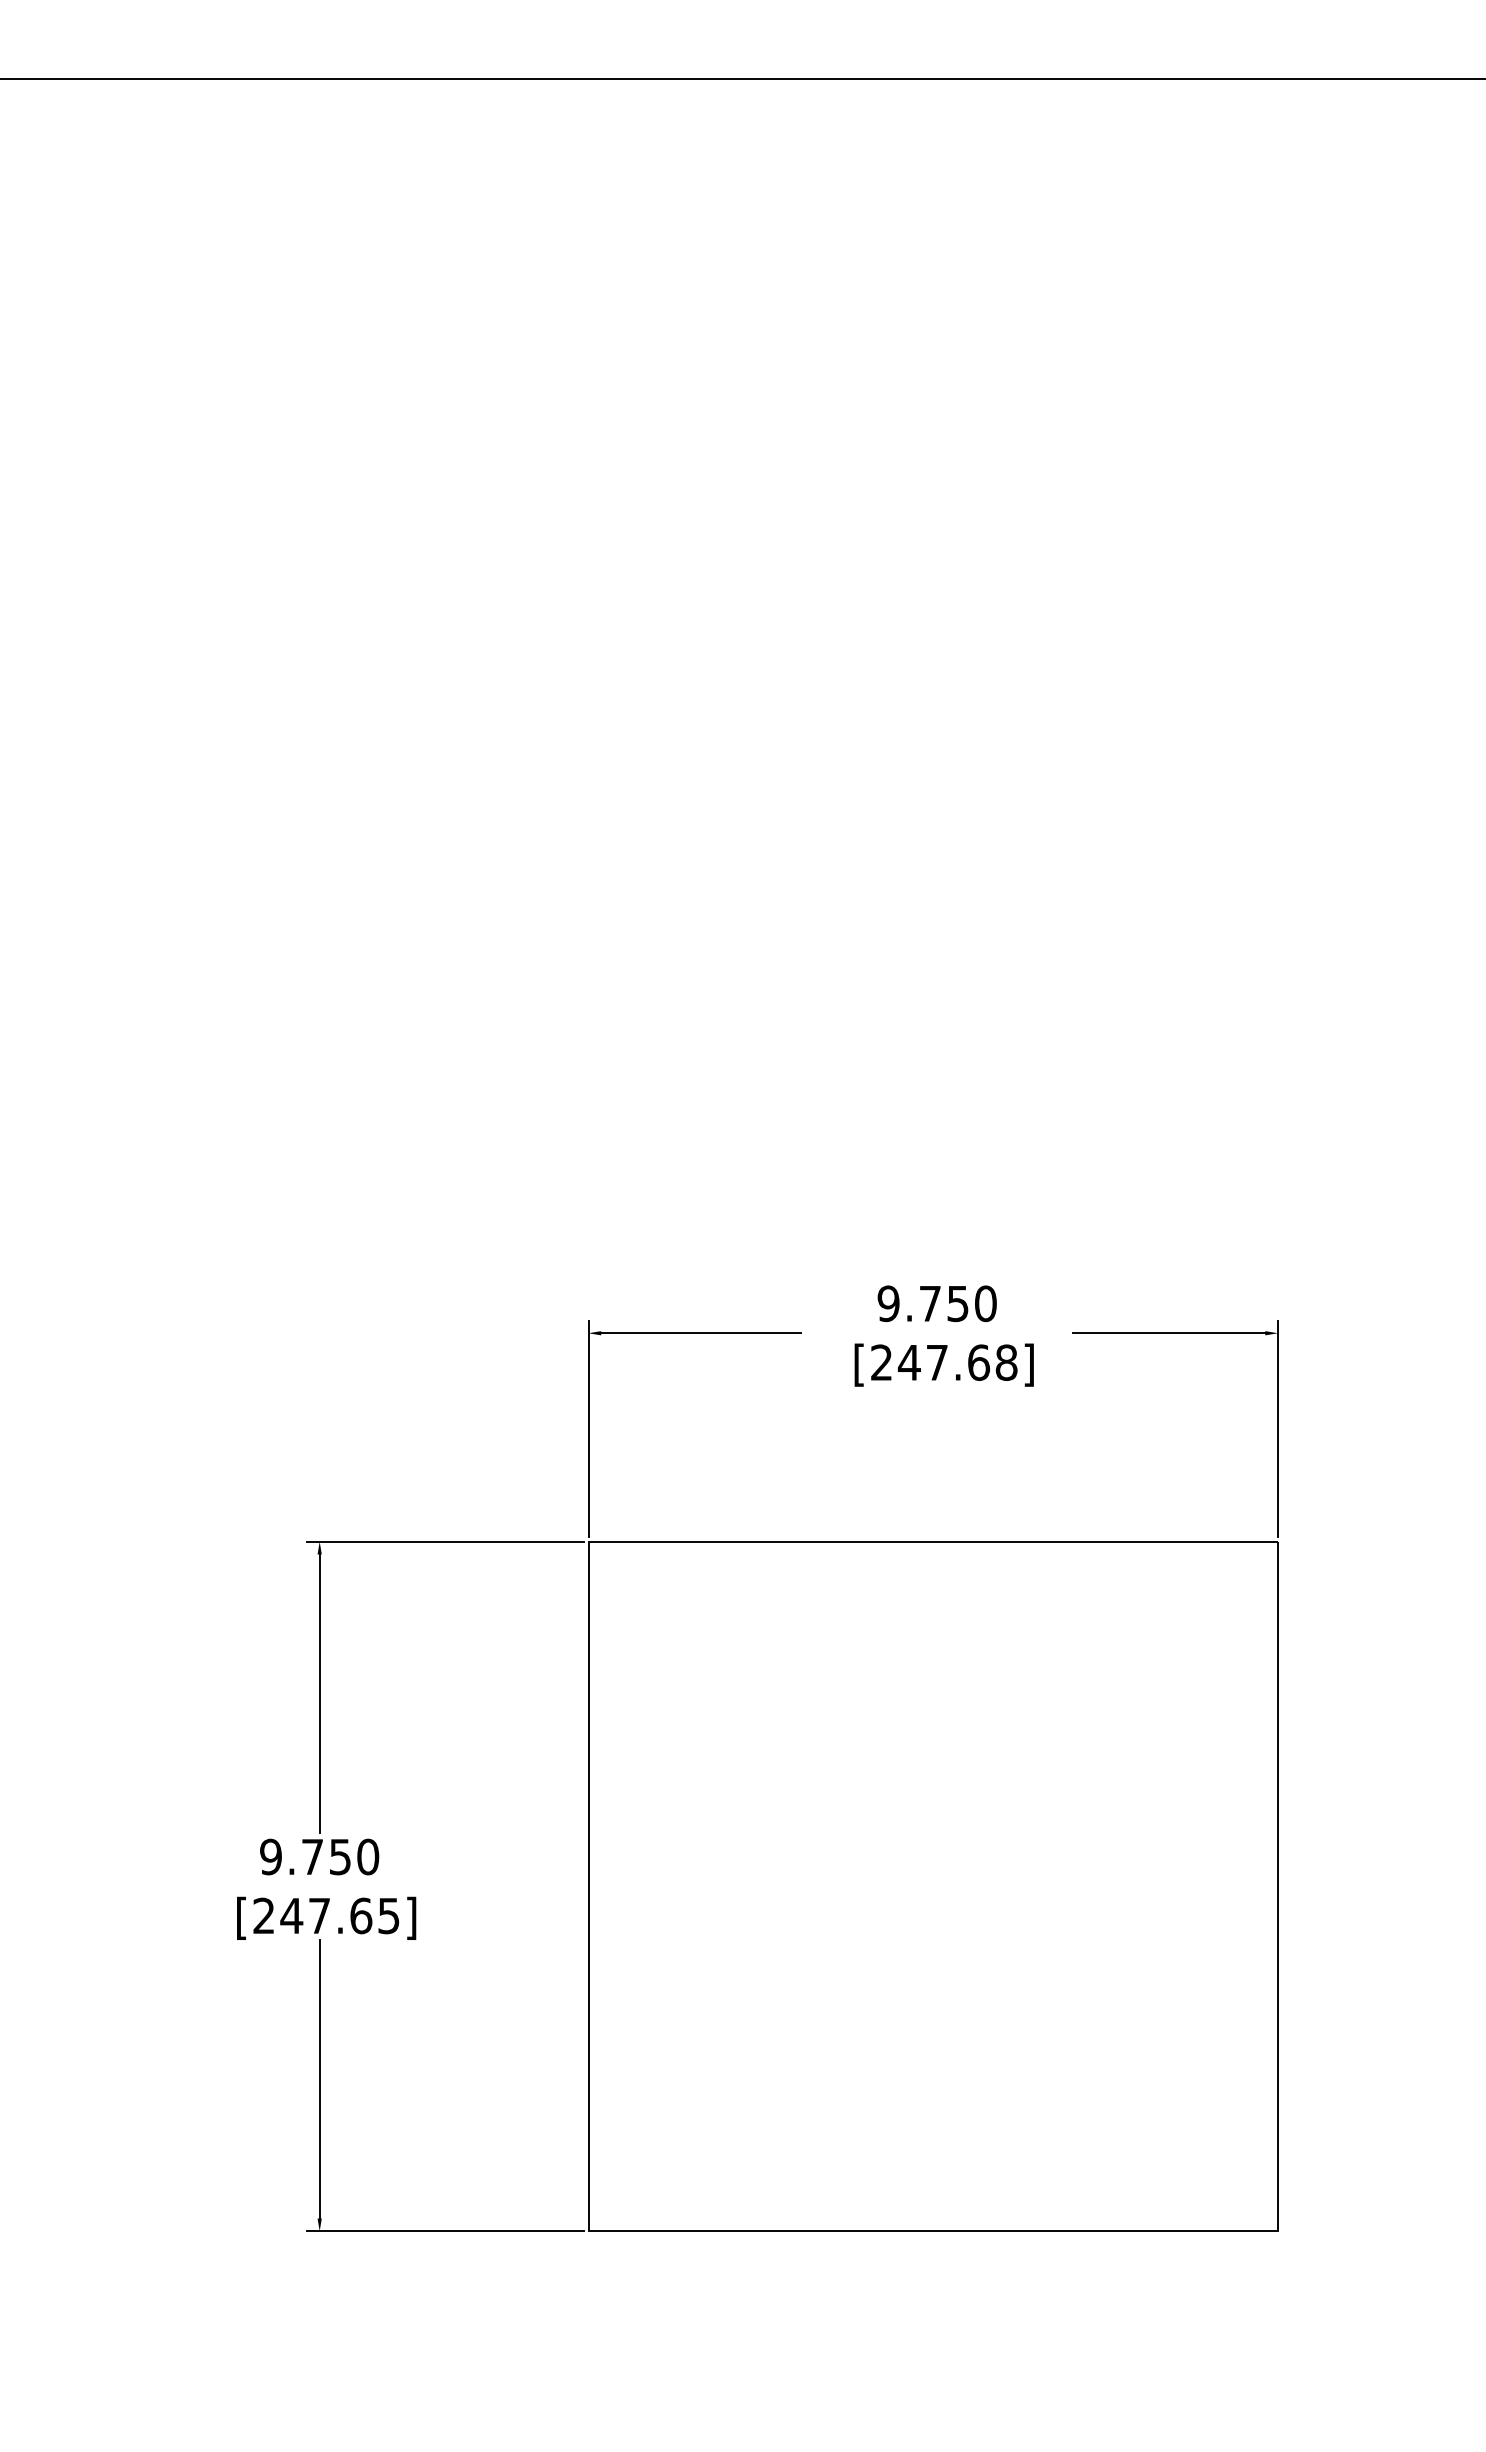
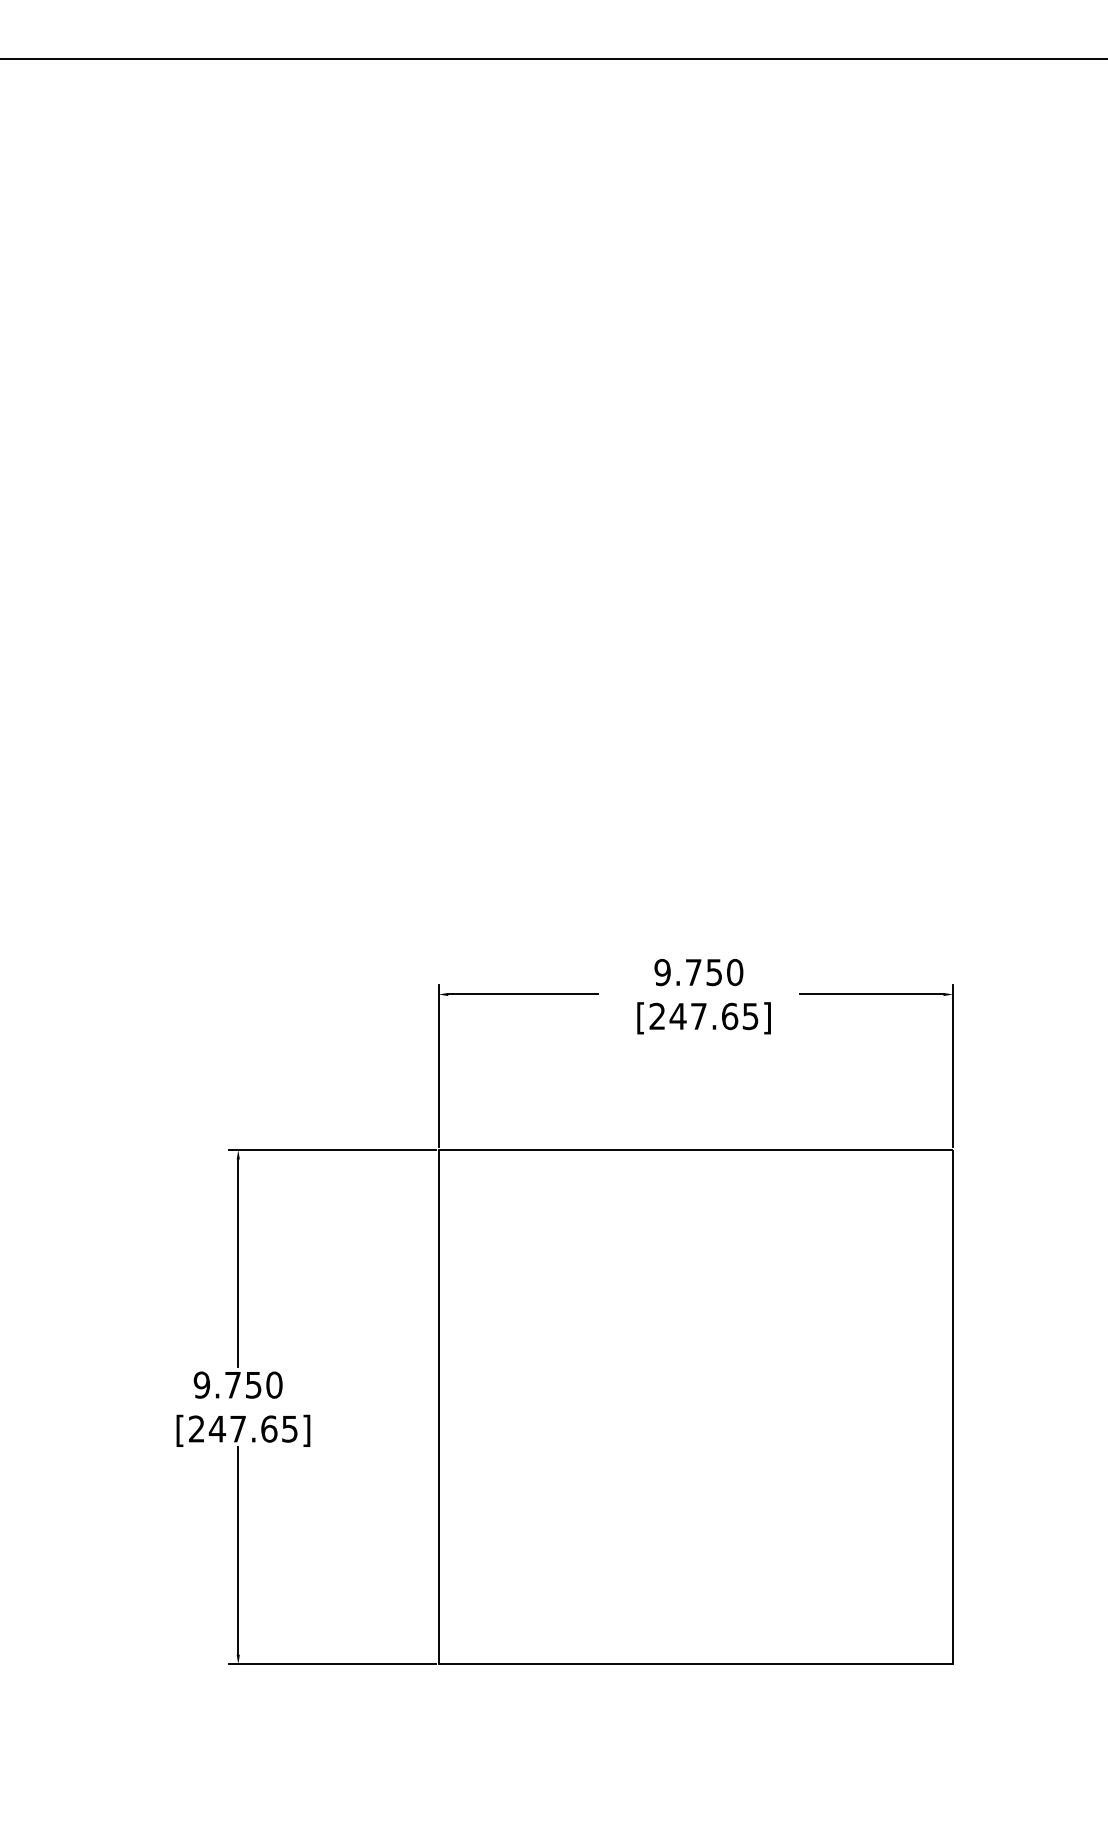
text: (1006, 1362) -> (750, 1016), [247.68] -> [247.65]

